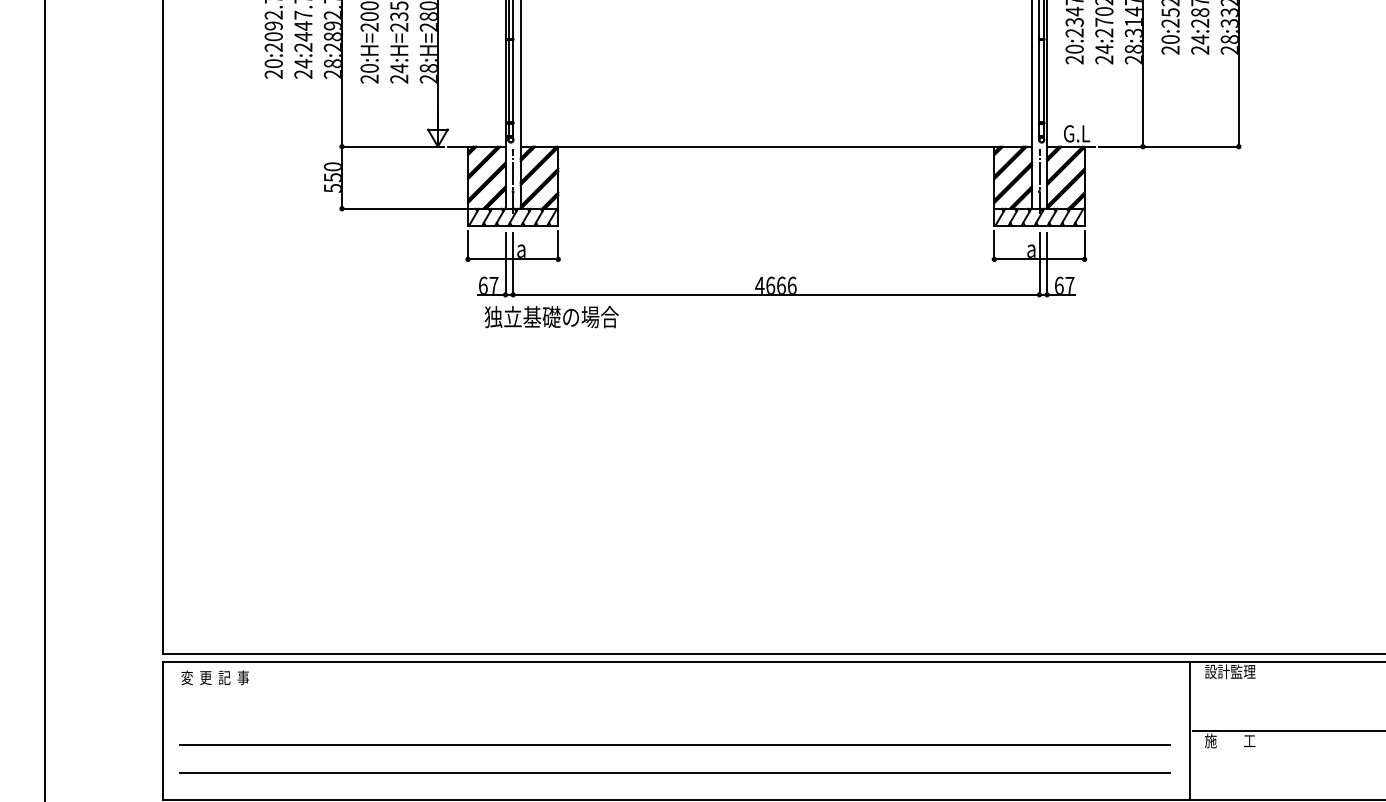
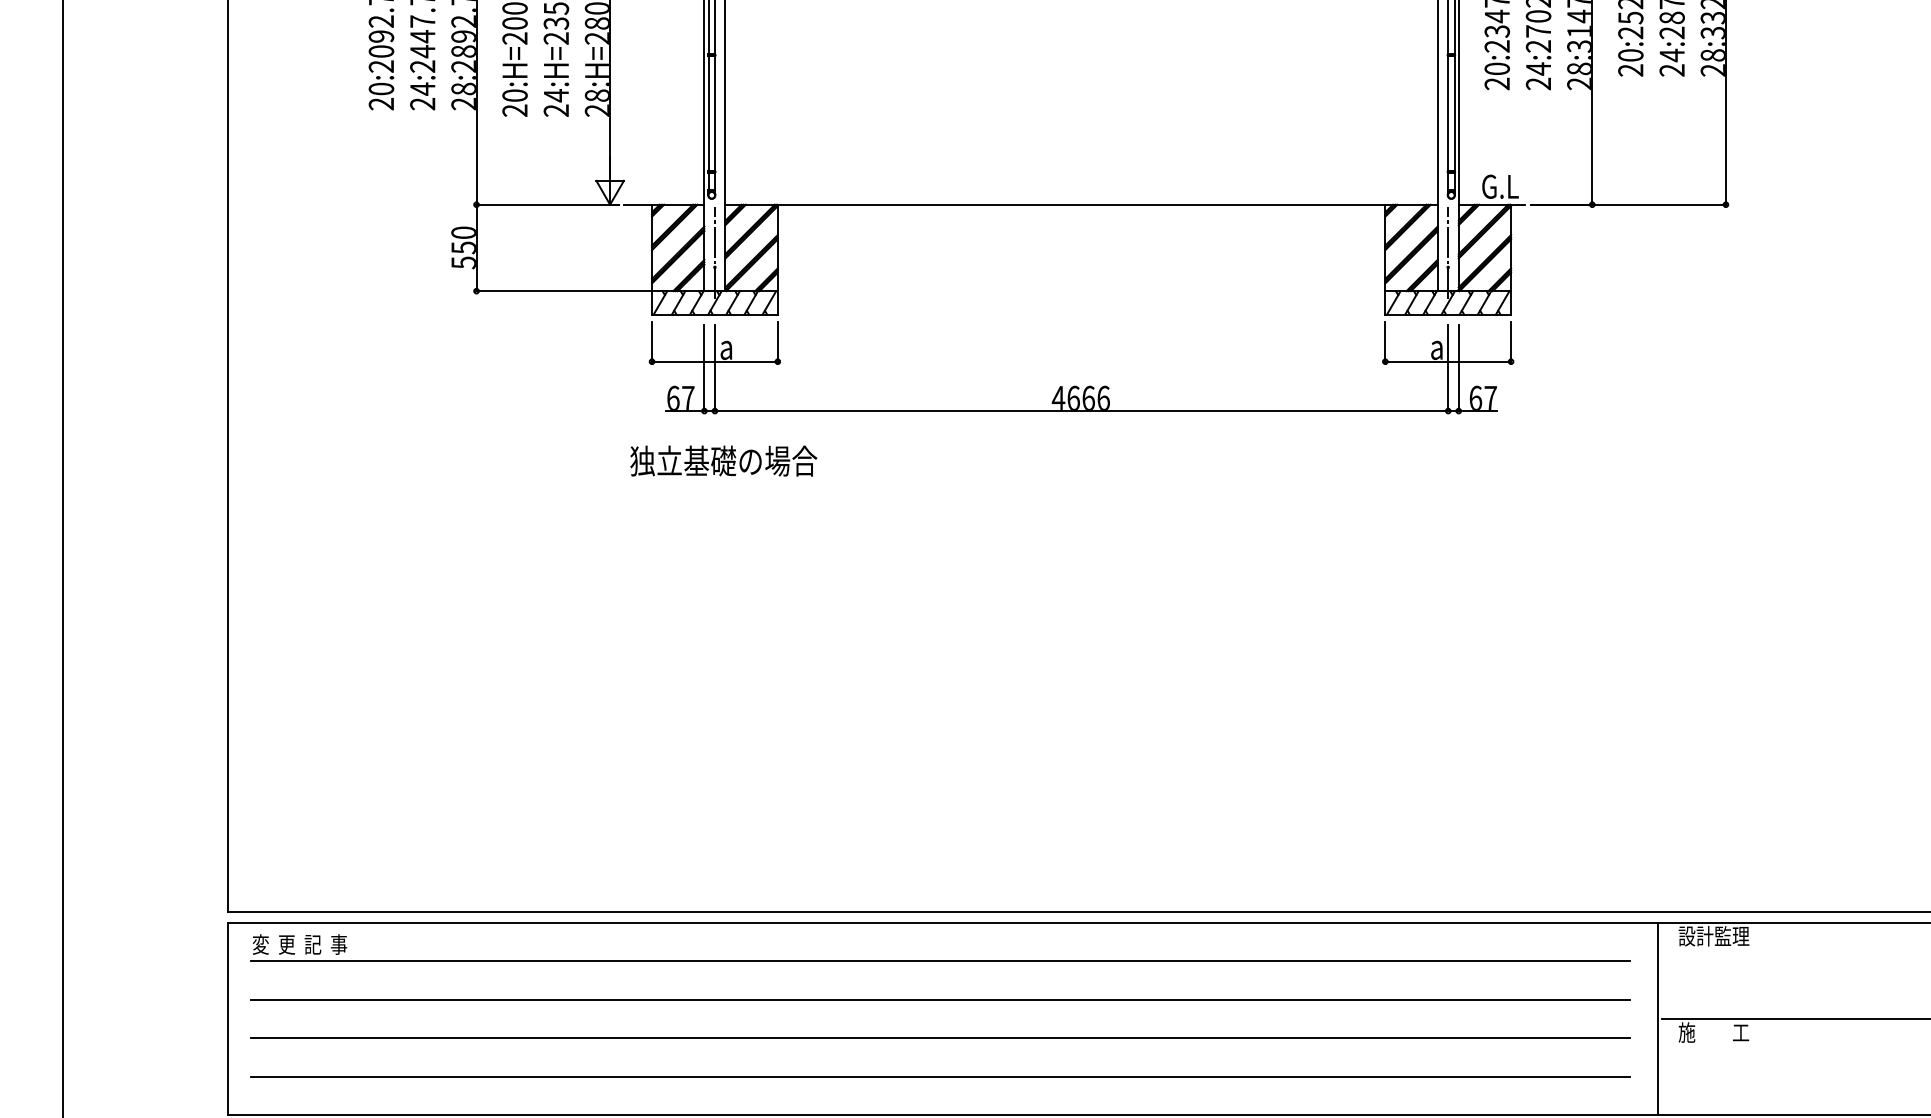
text: (551, 316) -> (723, 460), moved
line: (675, 689) -> (940, 961), added
line: (675, 717) -> (940, 999), added

